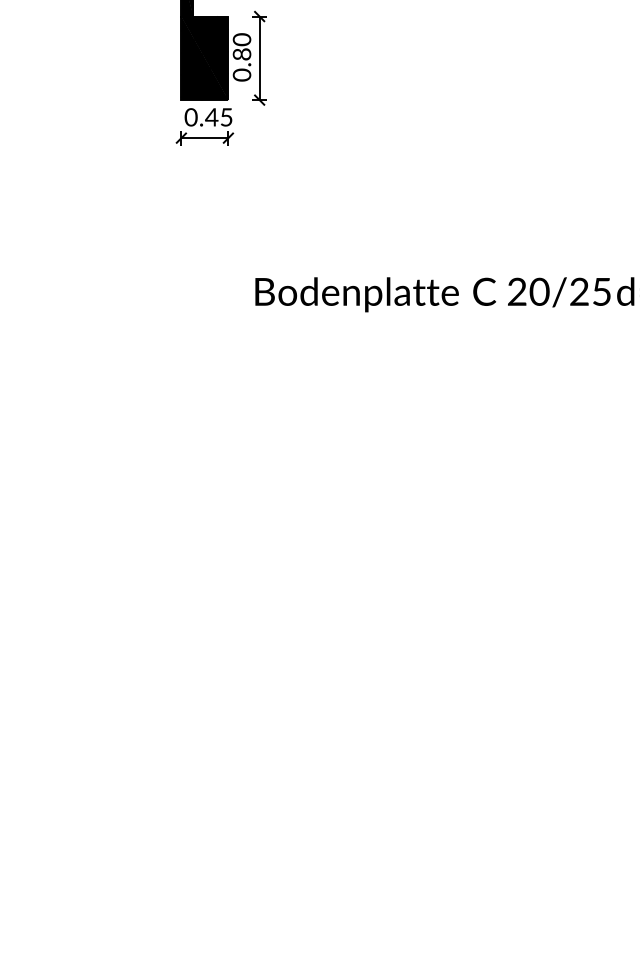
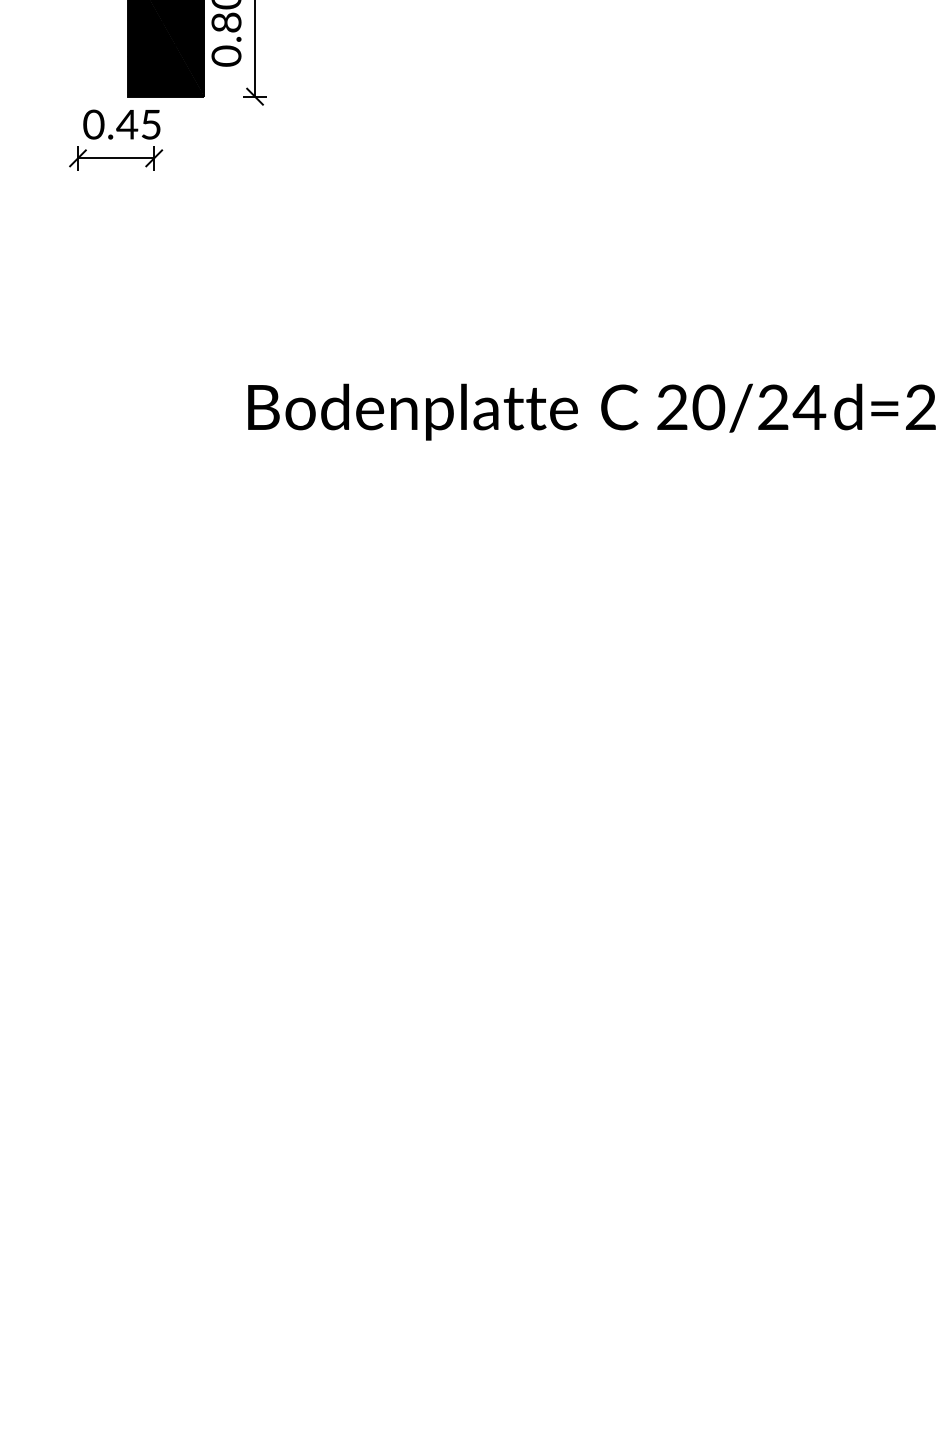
part: (204, 126) -> (115, 139), moved
text: (601, 291) -> (809, 406), 20/25 -> 20/24

